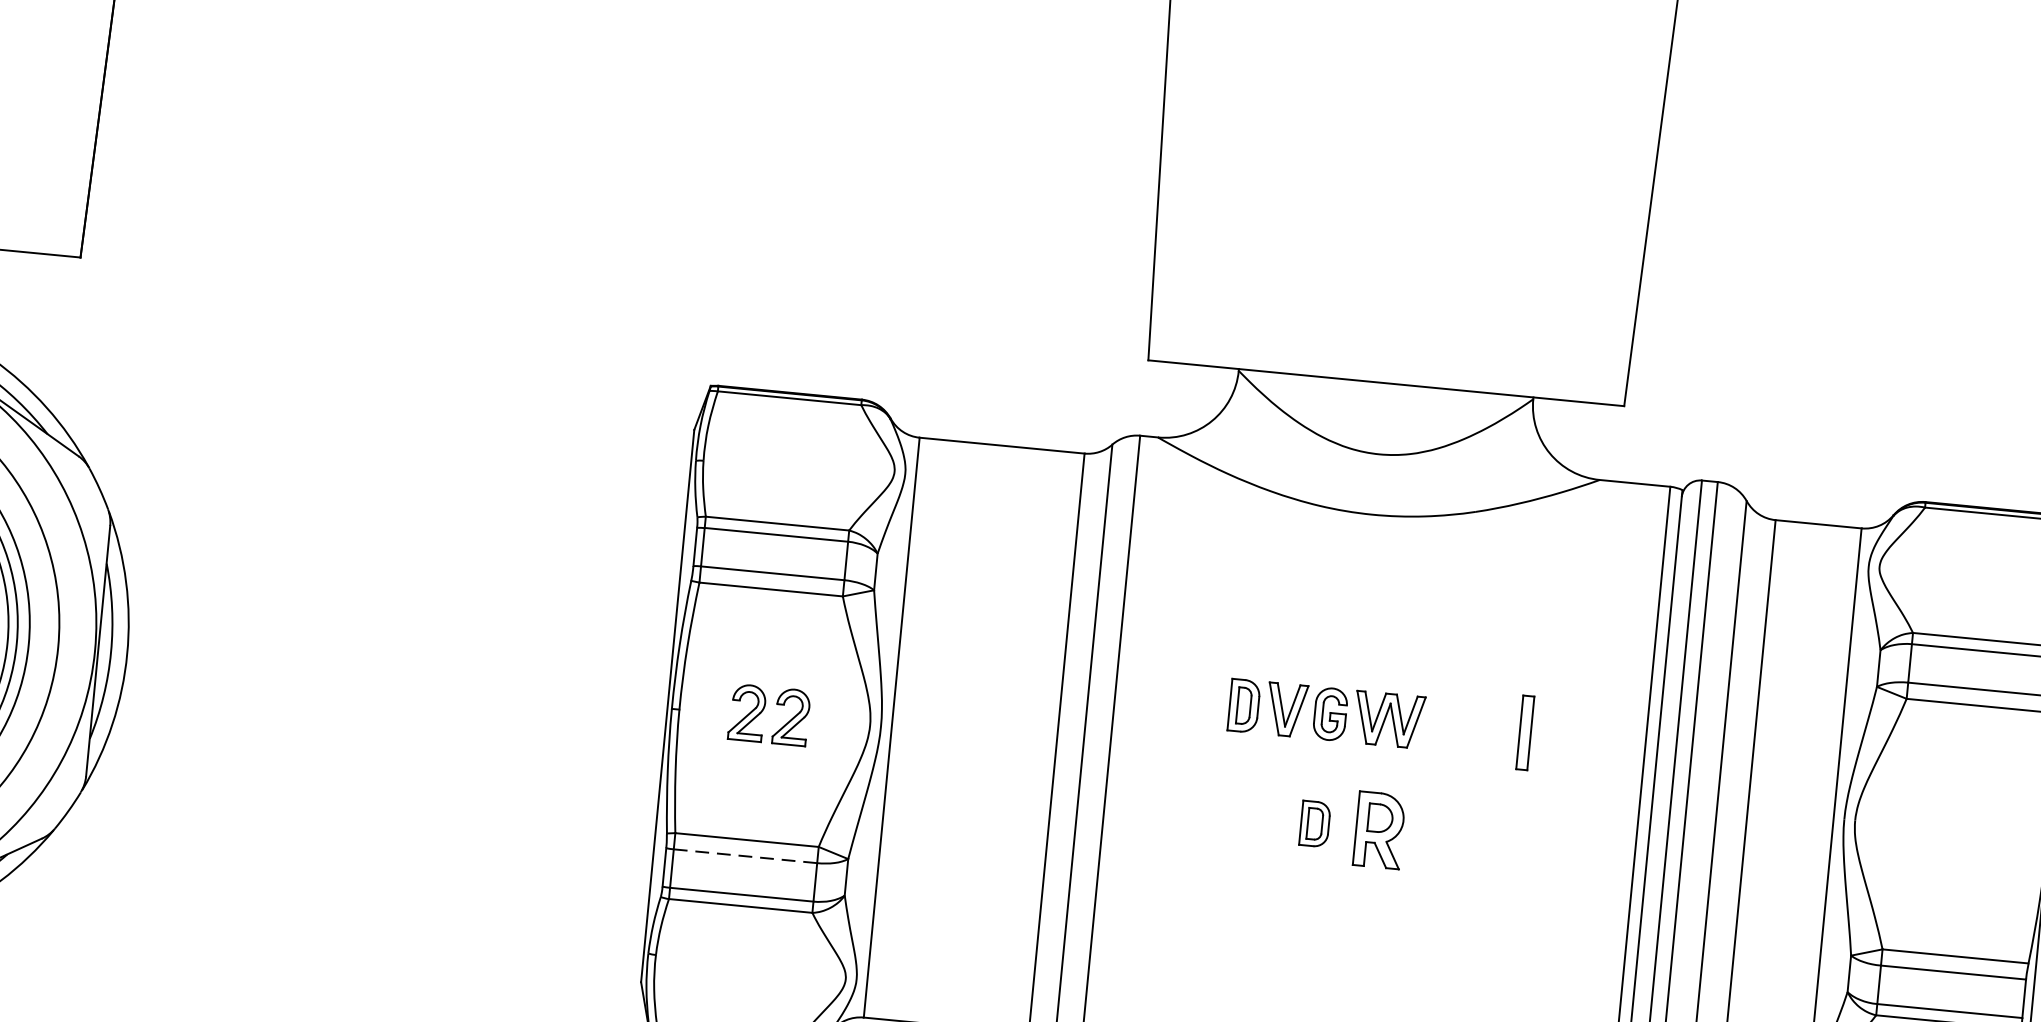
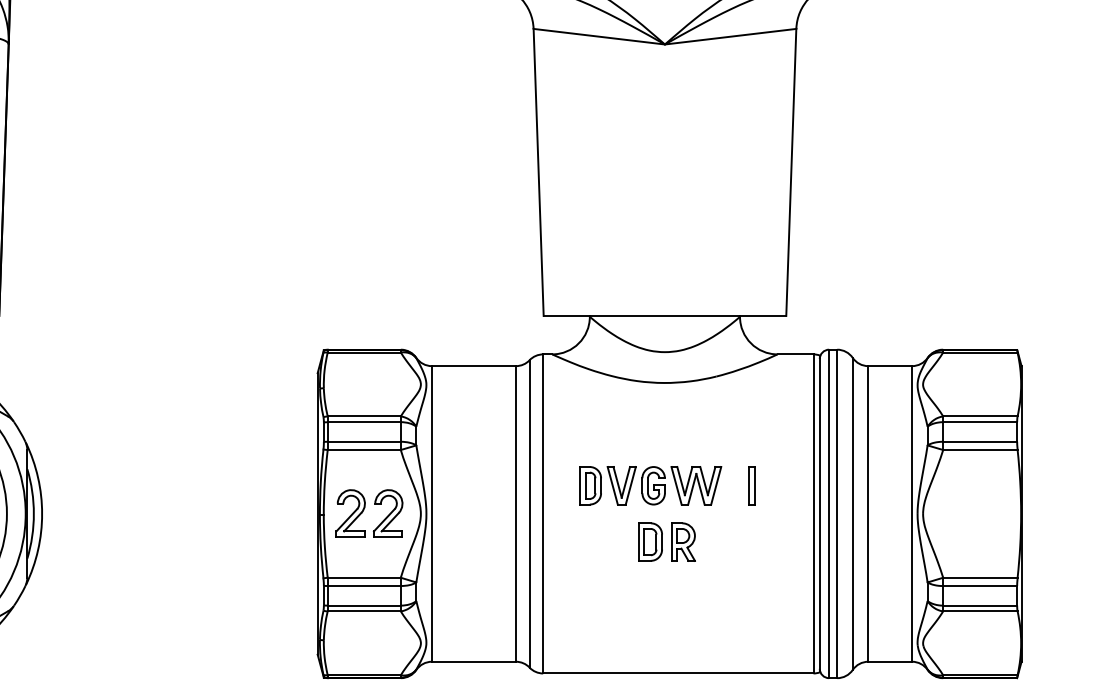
part: (1325, 713) -> (650, 485), size x1.43
part: (769, 714) -> (369, 513), size x1.67
part: (1315, 822) -> (650, 541), size x1.67
line: (745, 857) -> (364, 586), dashed -> solid

